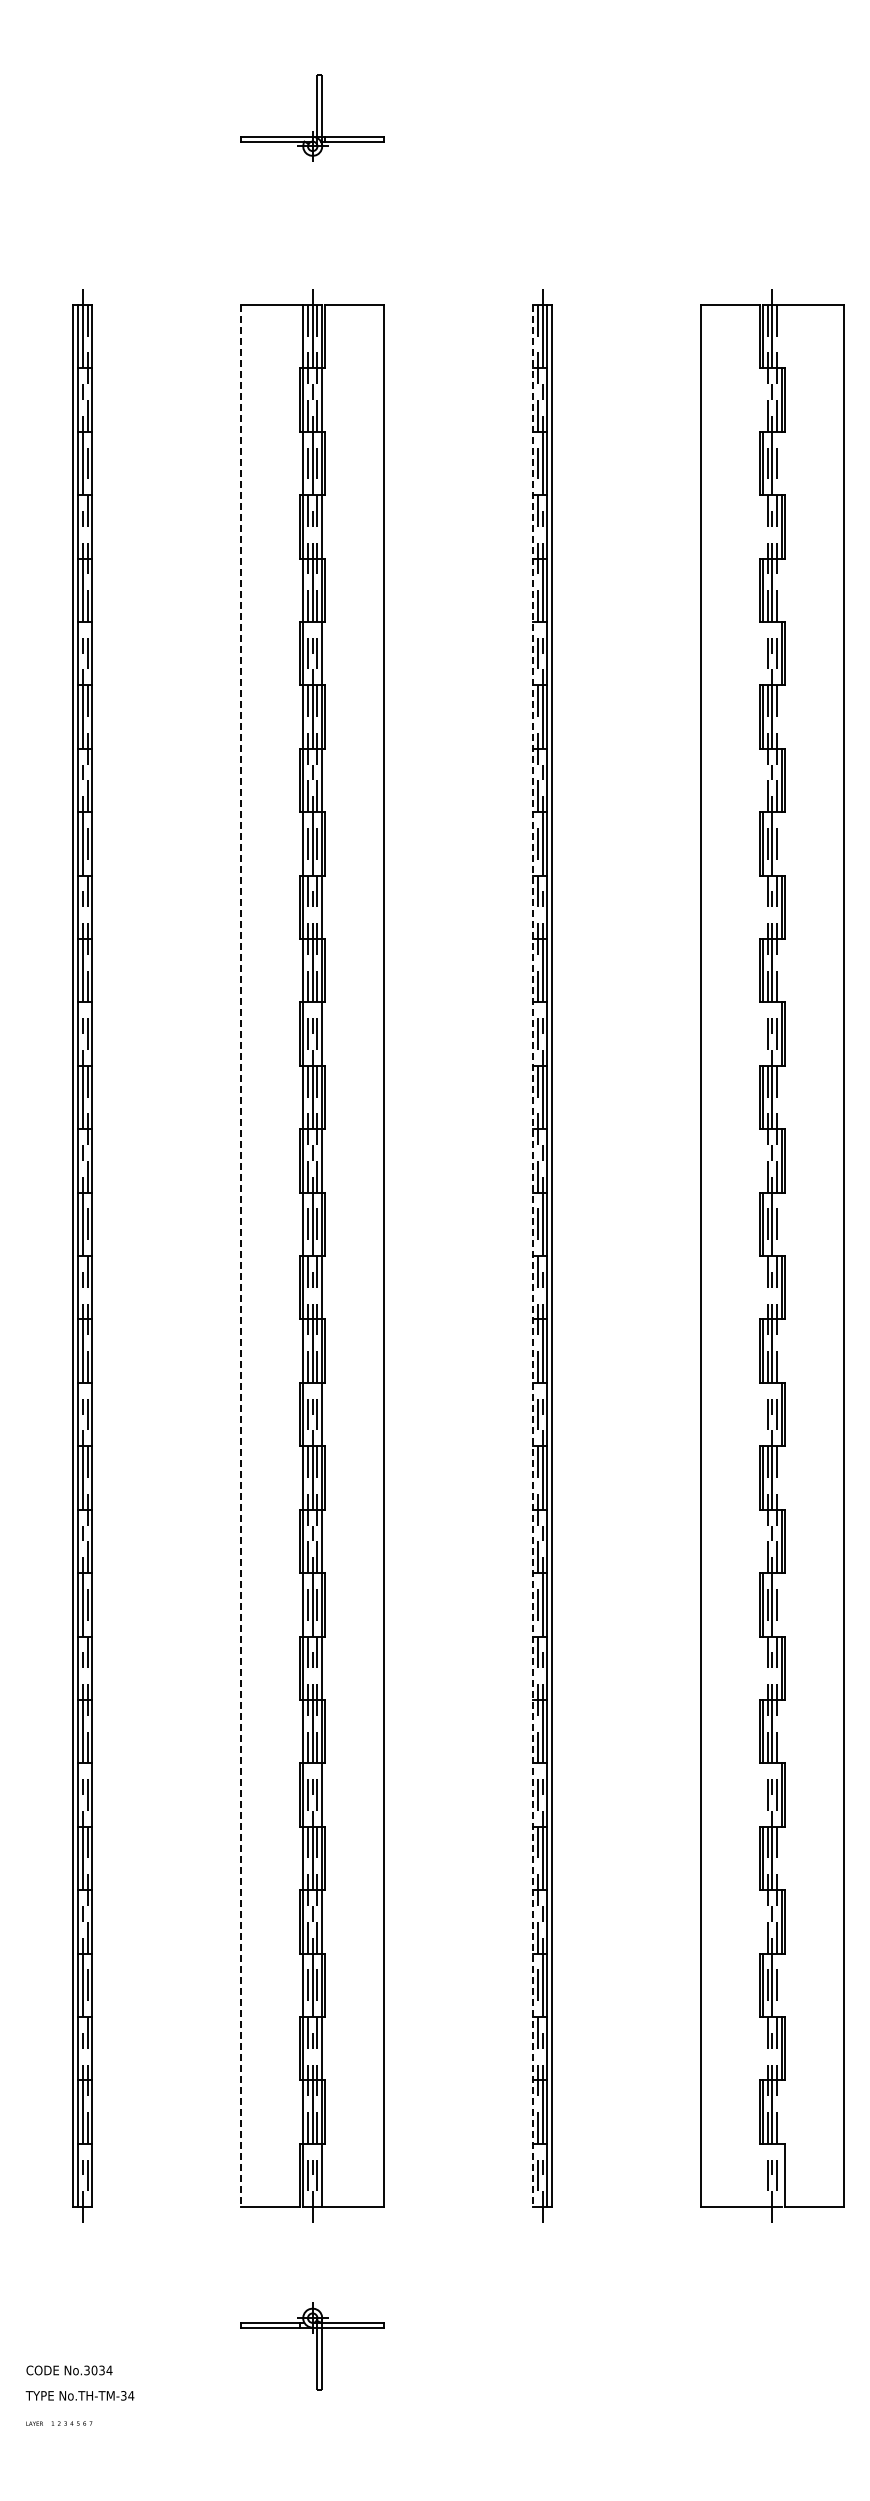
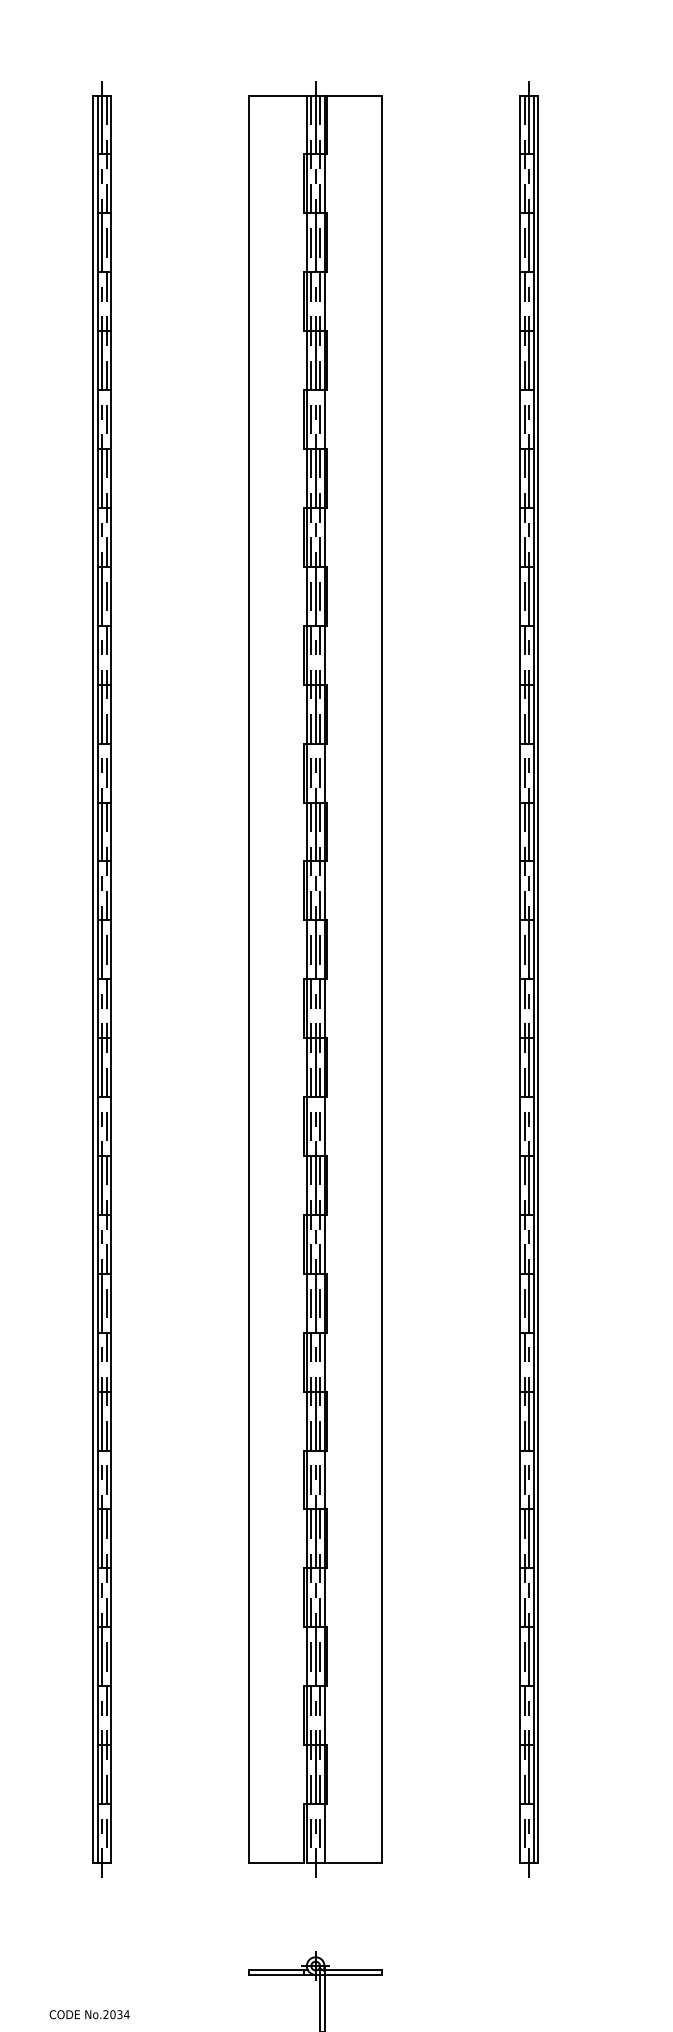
line: (241, 1256) -> (249, 979), dashed -> solid
line: (533, 1256) -> (520, 979), dashed -> solid
text: (86, 2370) -> (105, 2014), No.3034 -> No.2034

